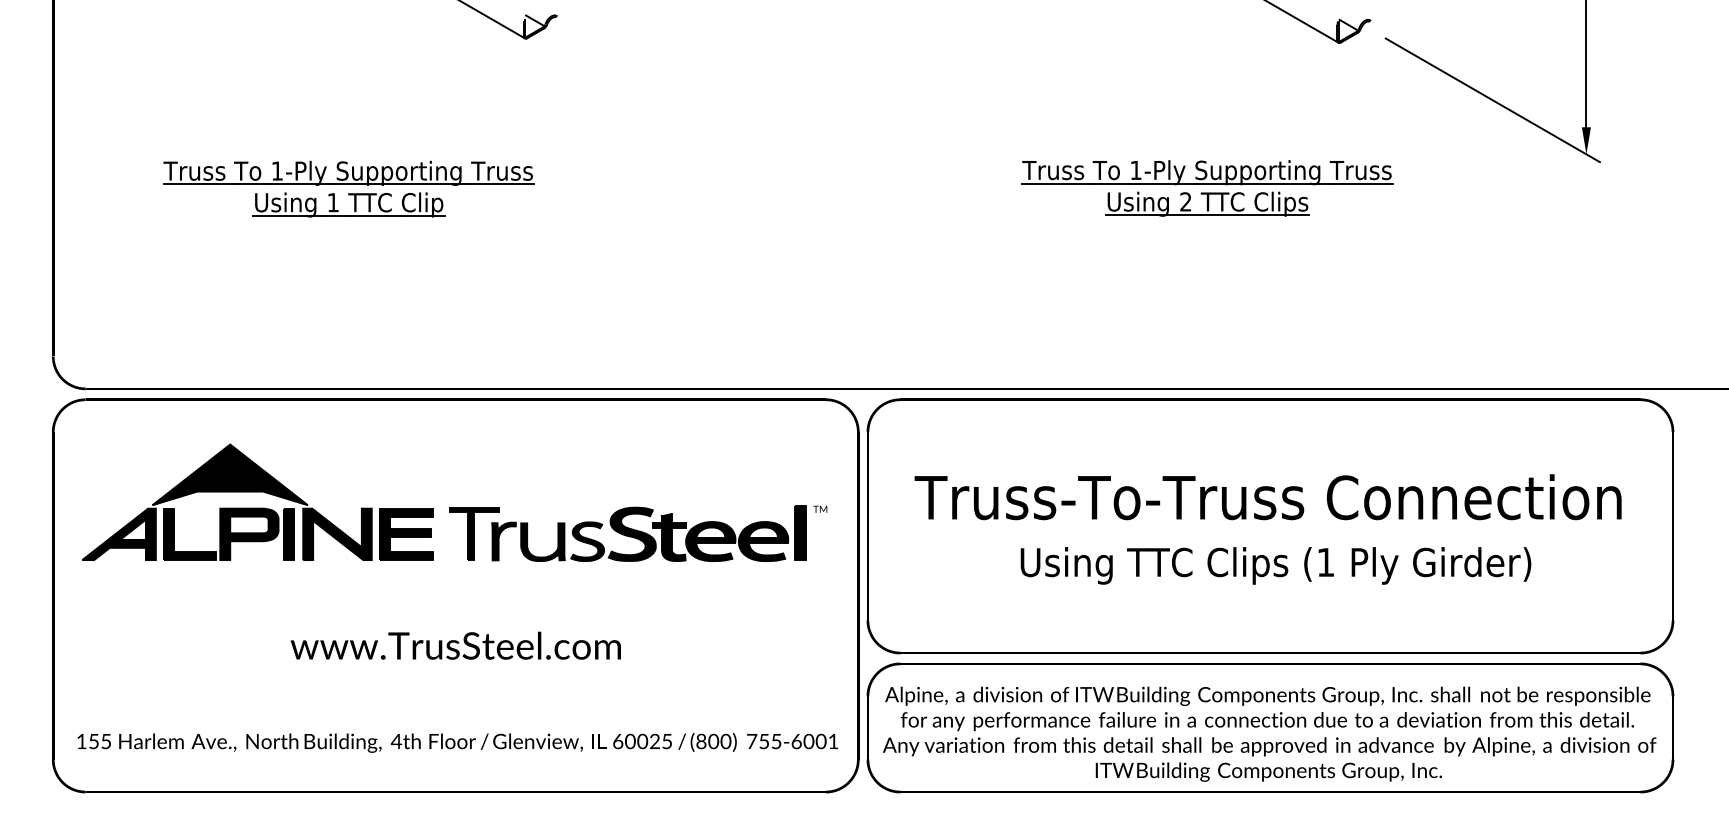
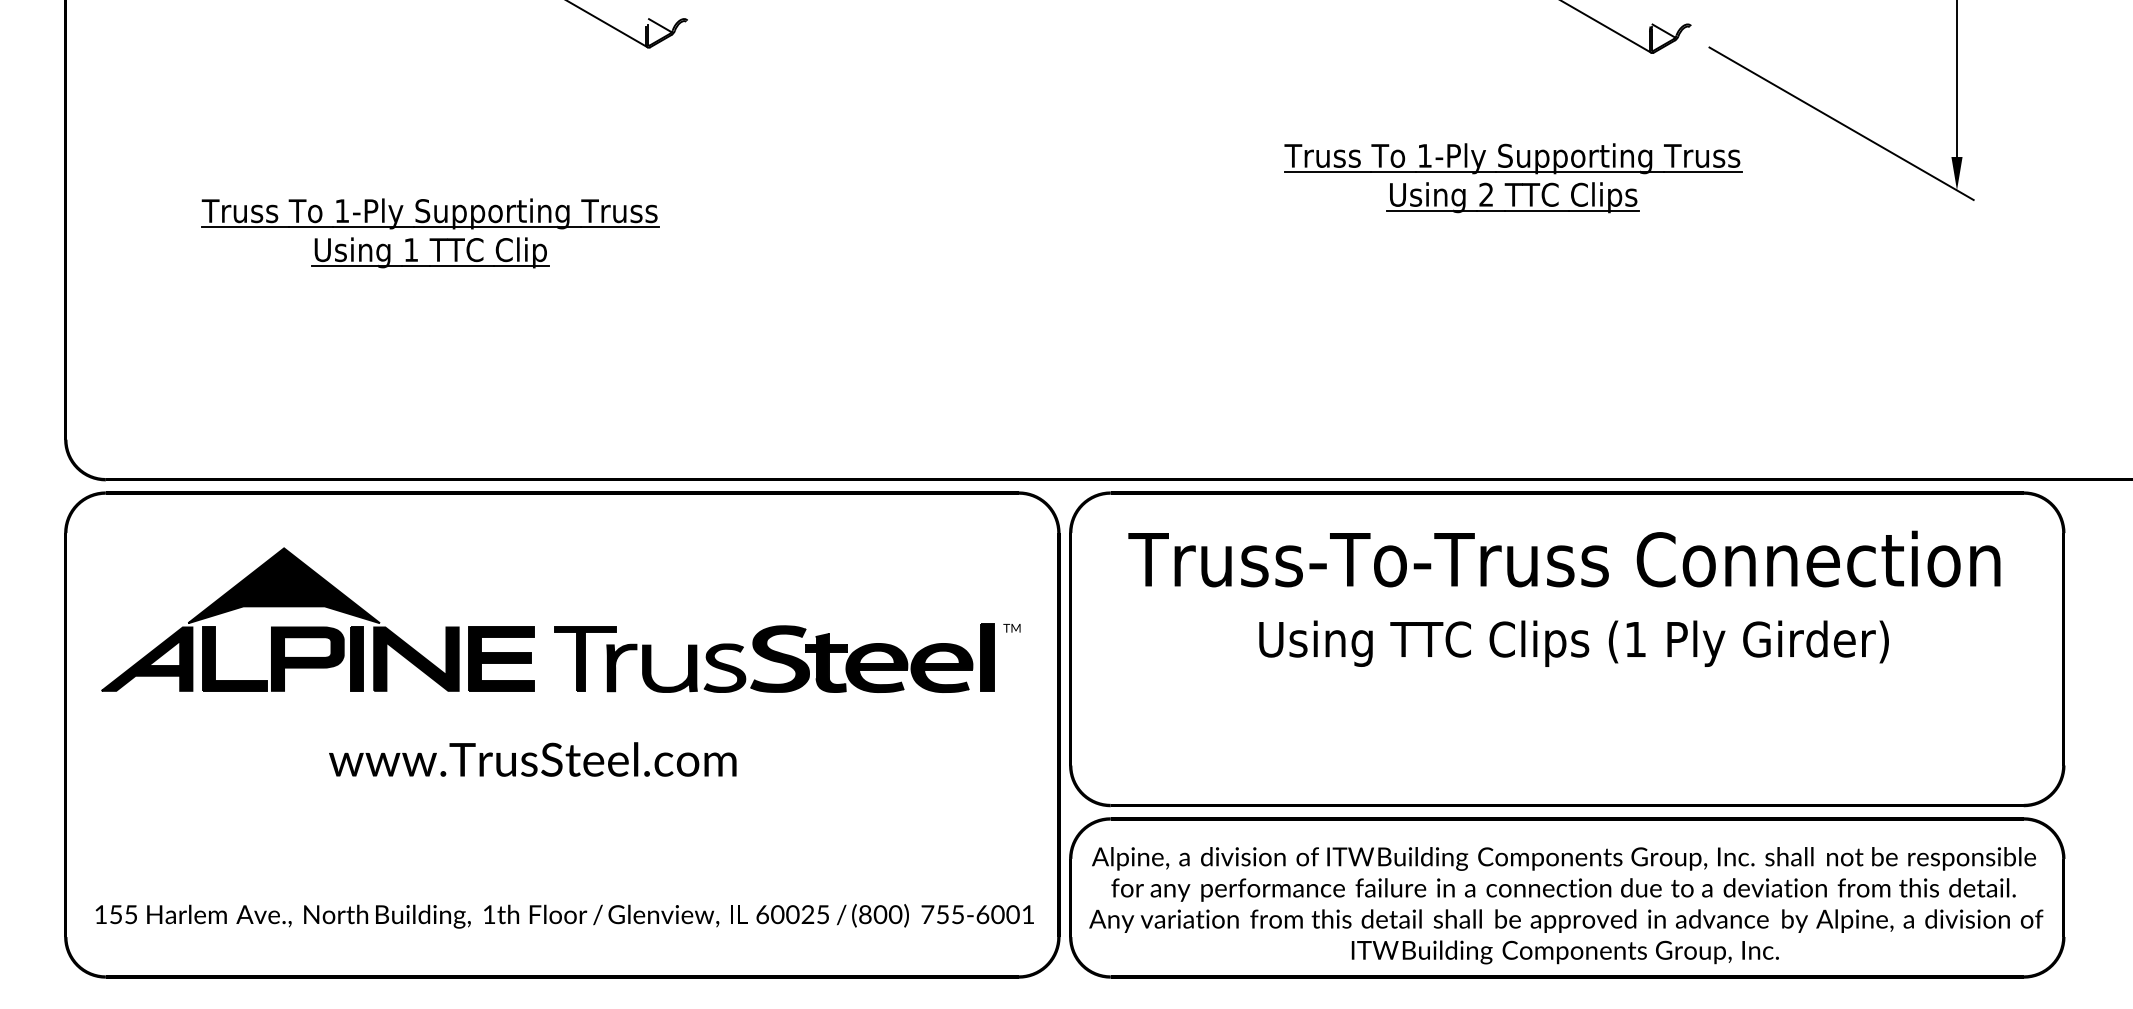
part: (1207, 188) -> (1513, 178), moved
text: (1267, 529) -> (1563, 598), moved
text: (455, 645) -> (532, 759), moved
text: (396, 741) -> (489, 914), 4th -> 1th

